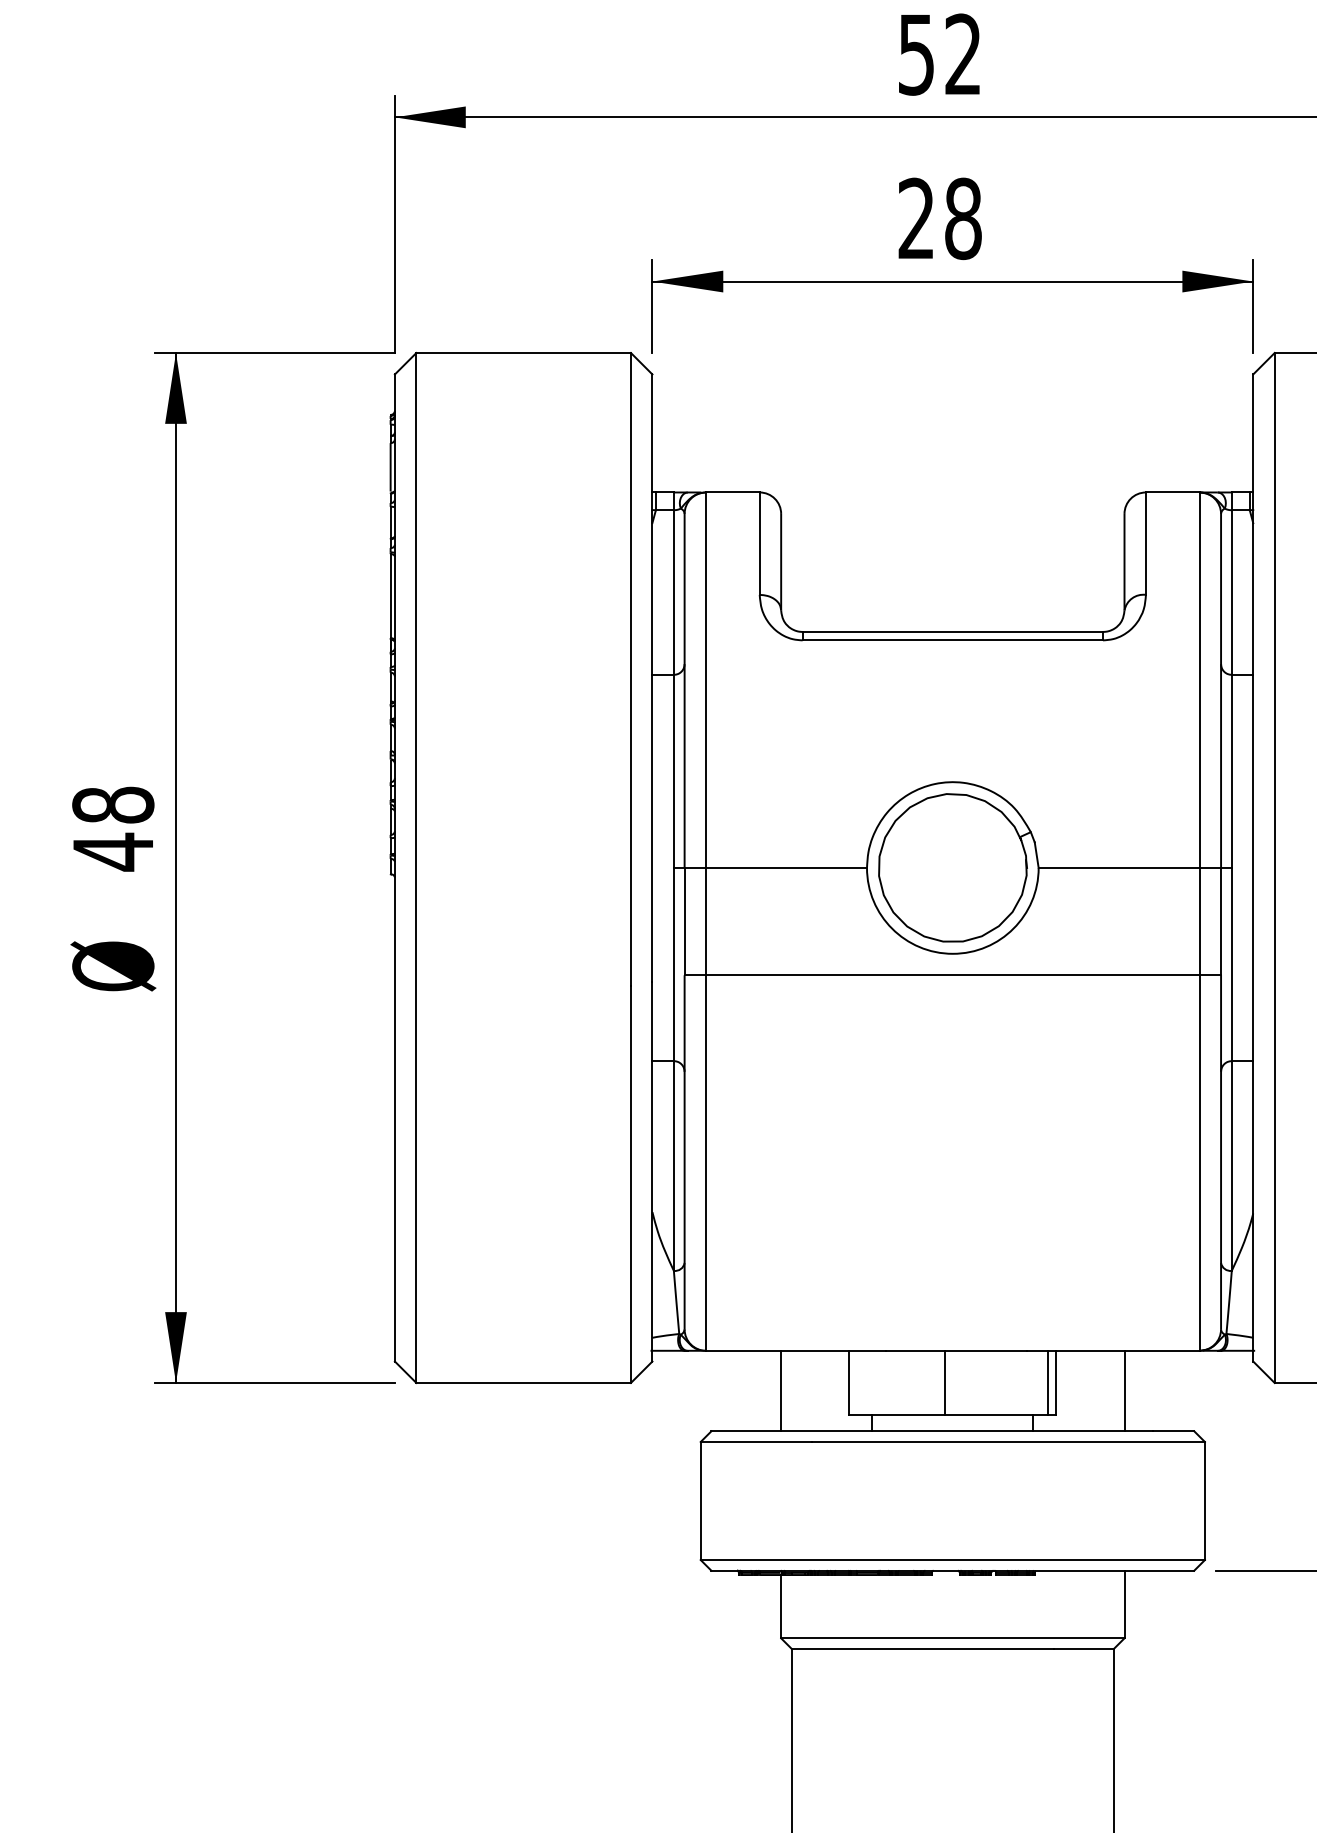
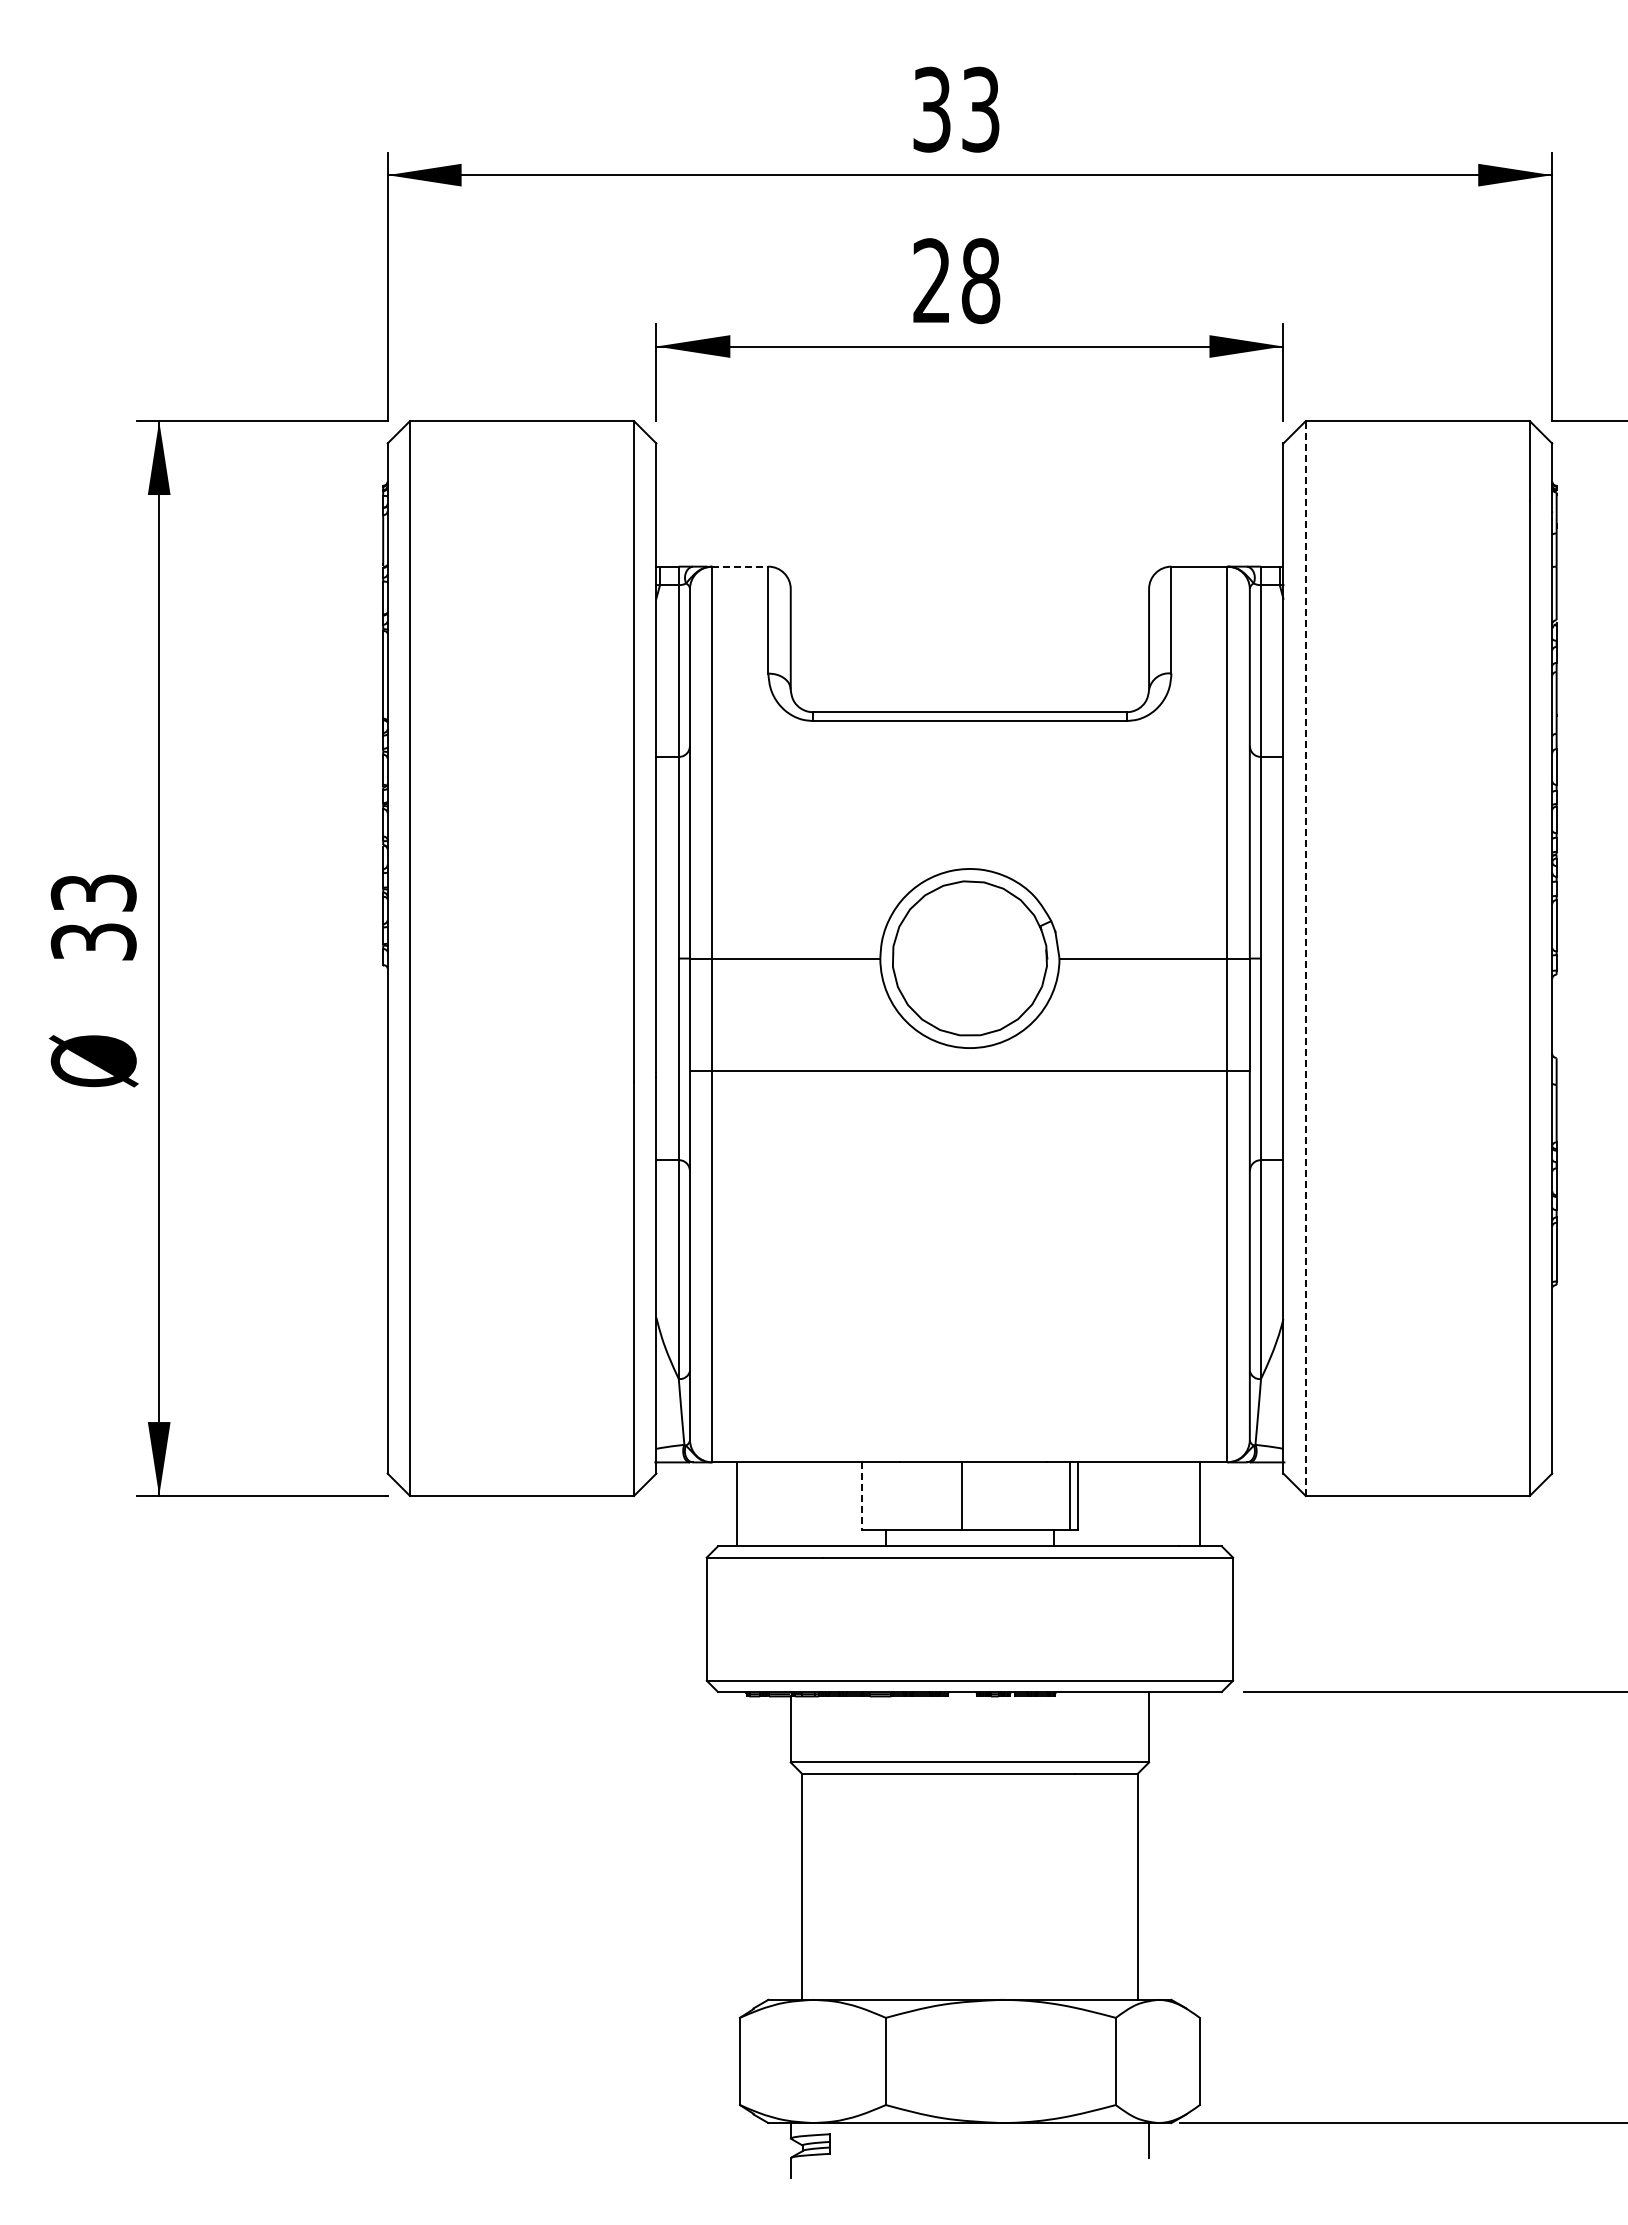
text: (939, 54) -> (956, 109), 52 -> 33
line: (733, 492) -> (740, 566), solid -> dashed
text: (113, 828) -> (93, 917), 48 -> 33
line: (1274, 867) -> (1305, 958), solid -> dashed
line: (848, 1383) -> (861, 1496), solid -> dashed
line: (780, 1391) -> (736, 1504), moved
line: (1124, 1391) -> (1200, 1504), moved

